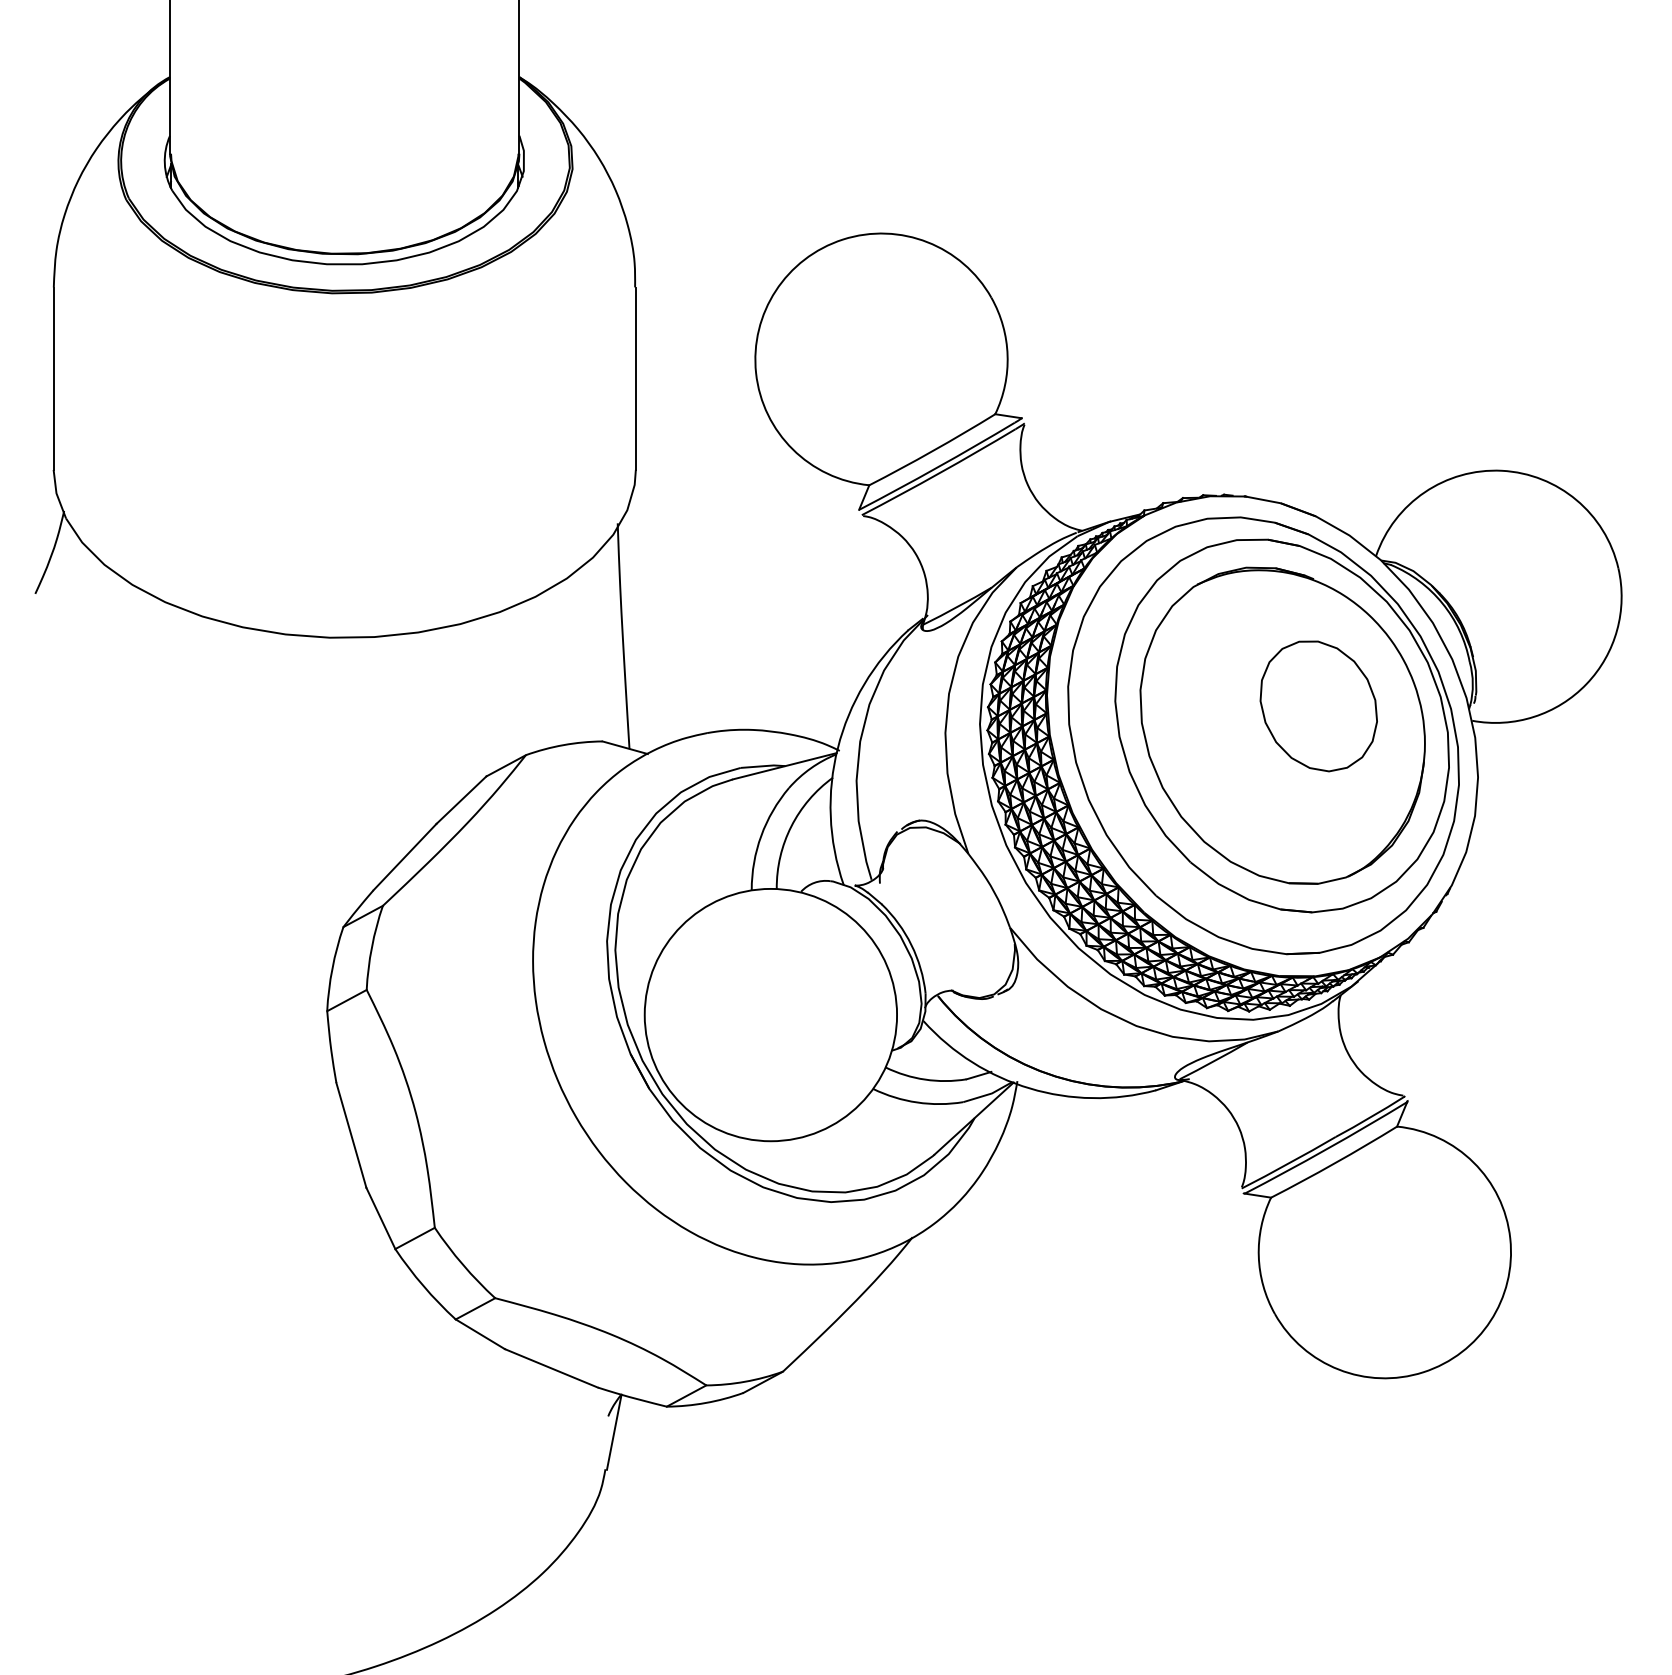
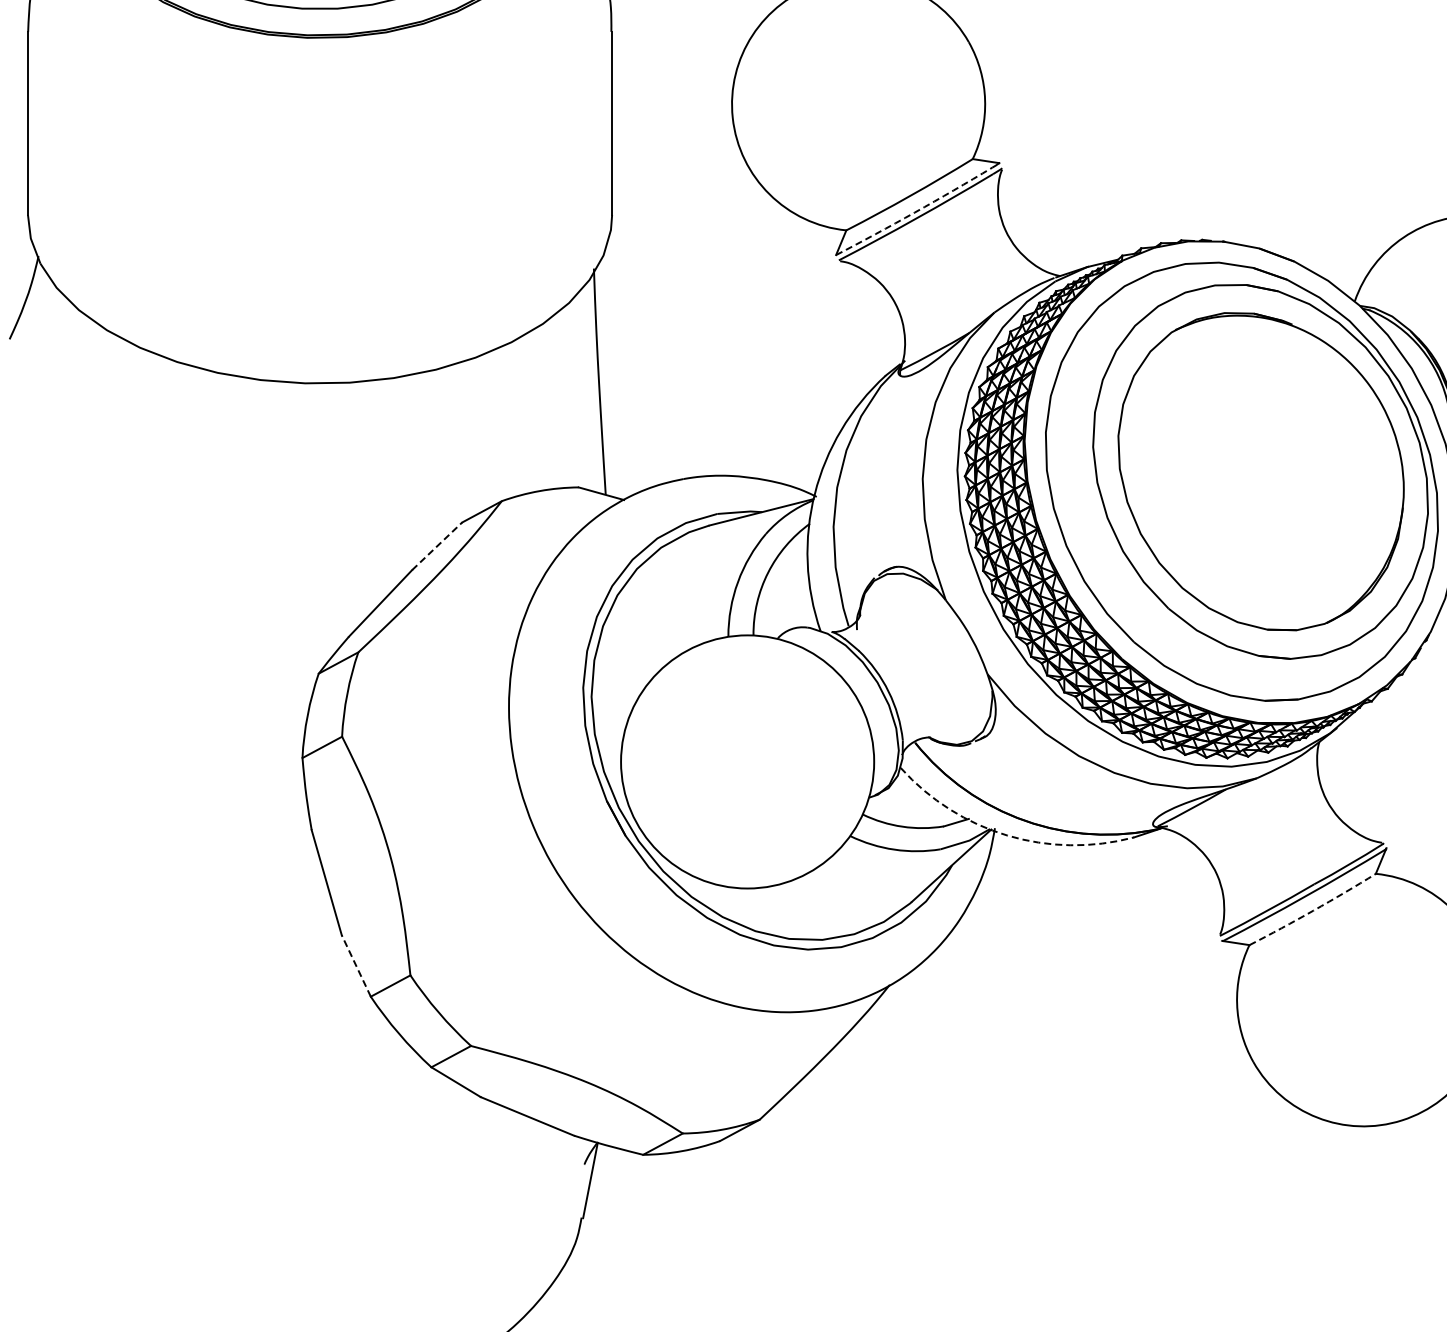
arc: (937, 467) -> (914, 212), solid -> dashed
part: (1318, 706) -> (1297, 452), removed
line: (461, 799) -> (437, 545), solid -> dashed
arc: (1030, 1088) -> (1008, 835), solid -> dashed
arc: (1334, 1163) -> (1313, 910), solid -> dashed
line: (380, 1218) -> (355, 966), solid -> dashed

